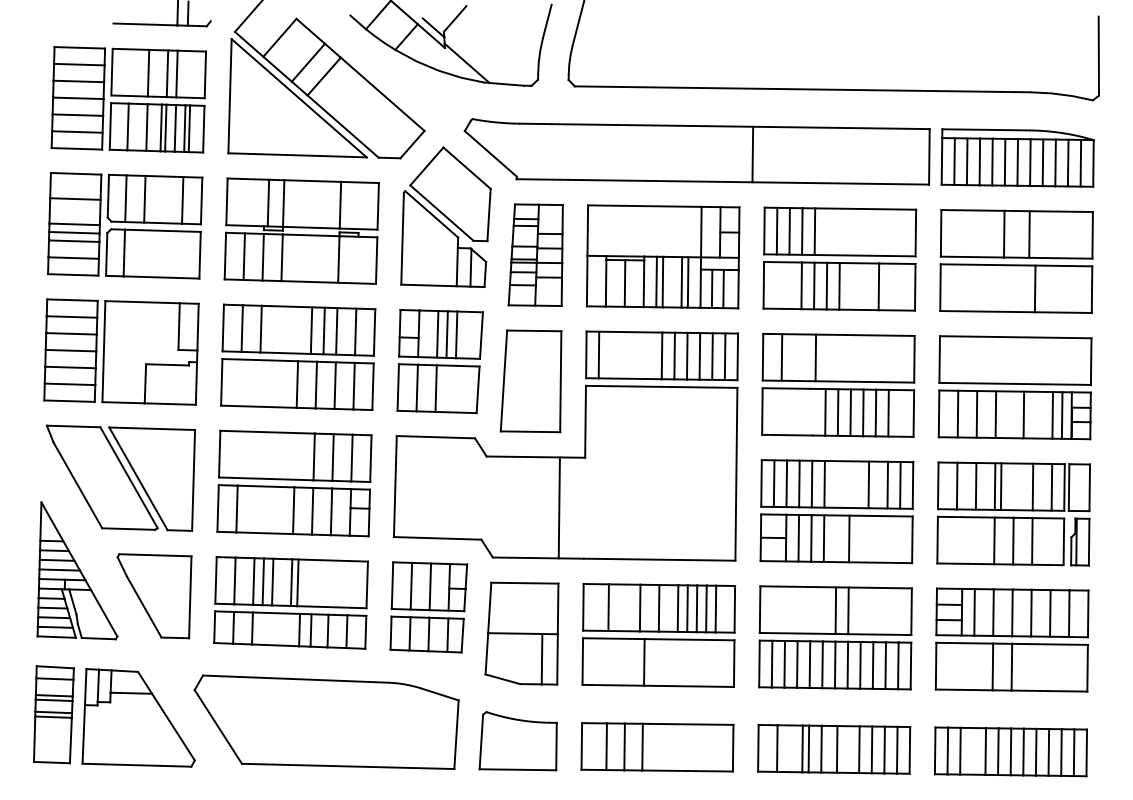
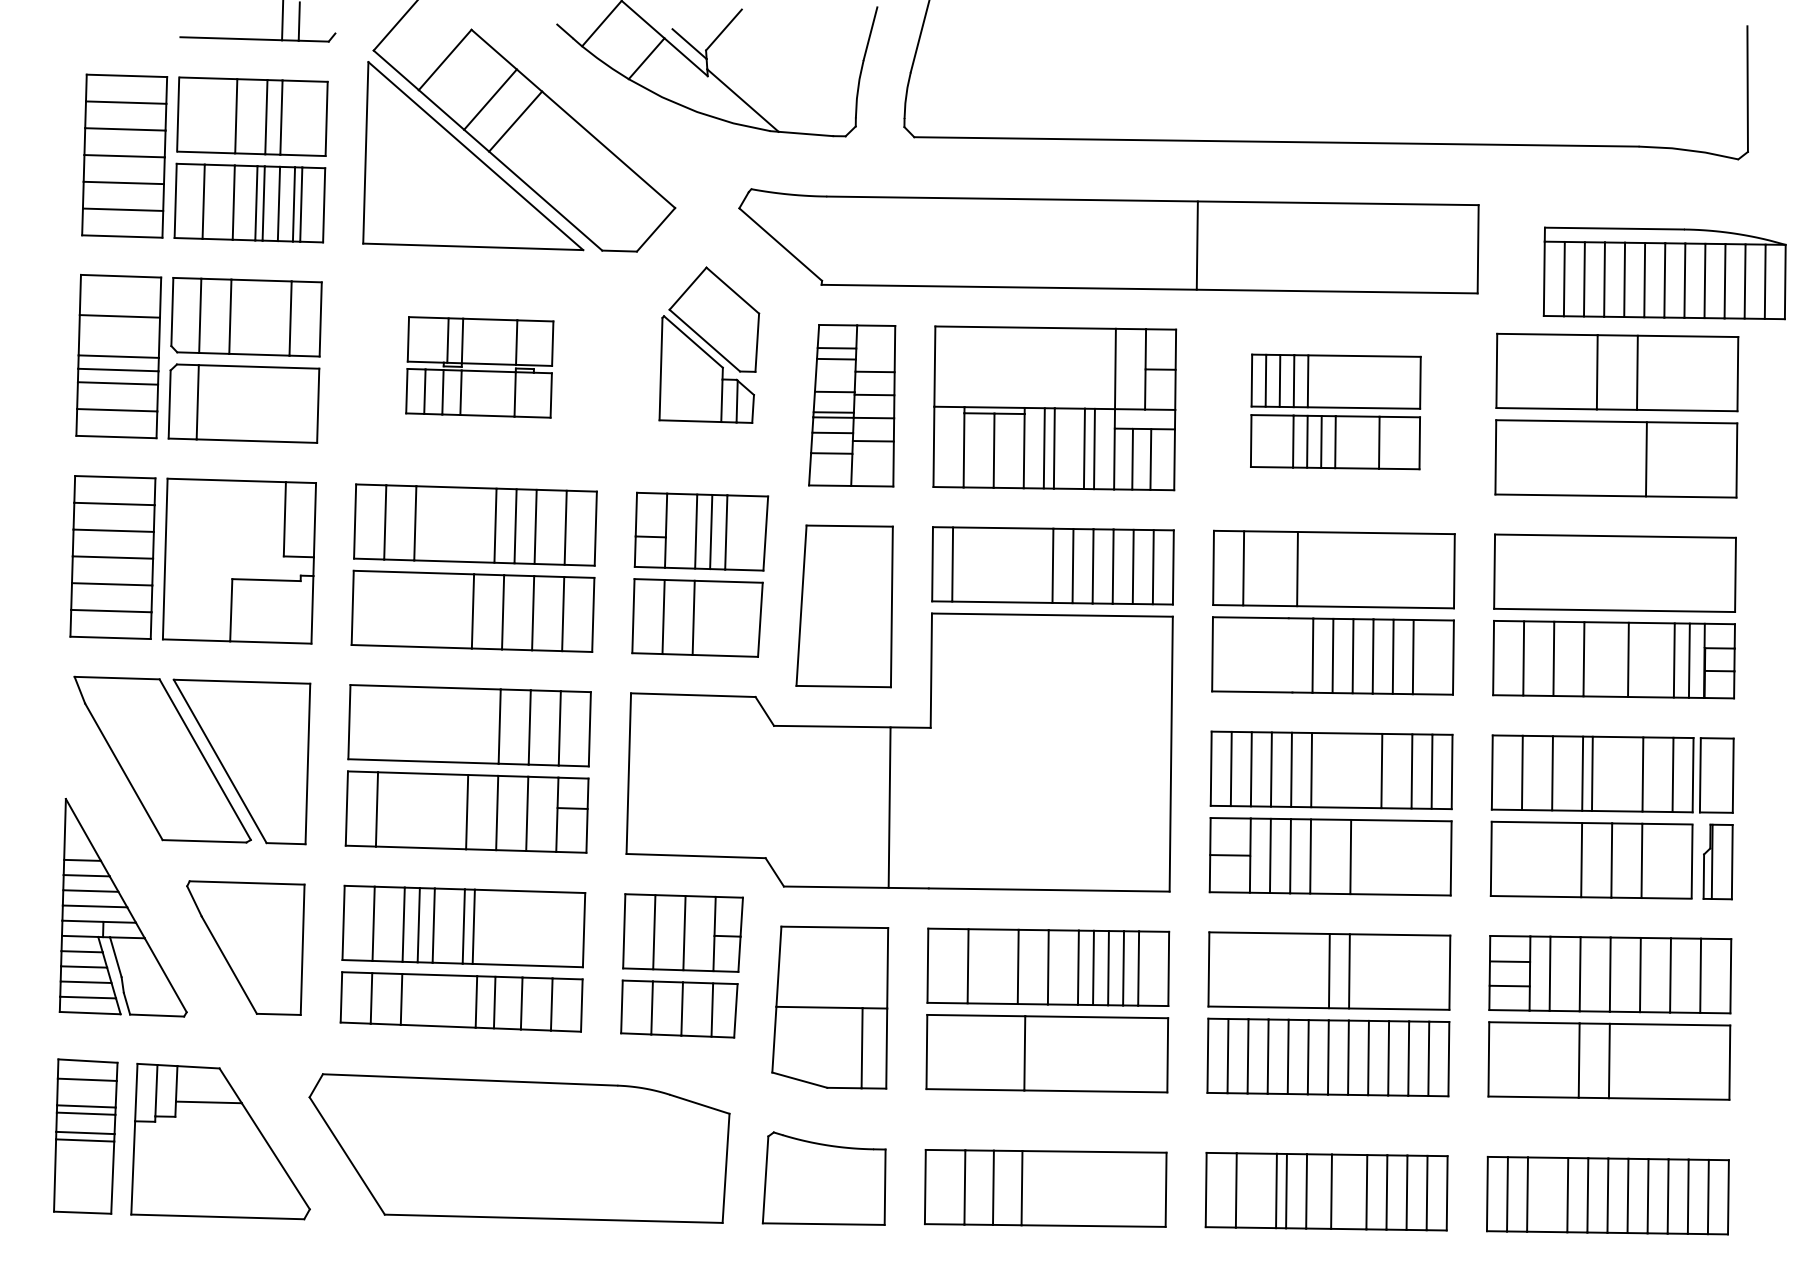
part: (1017, 157) -> (1664, 272), moved
part: (445, 216) -> (708, 344), size x0.7
part: (301, 230) -> (479, 366), size x0.6
part: (839, 258) -> (1335, 410), size x0.7

